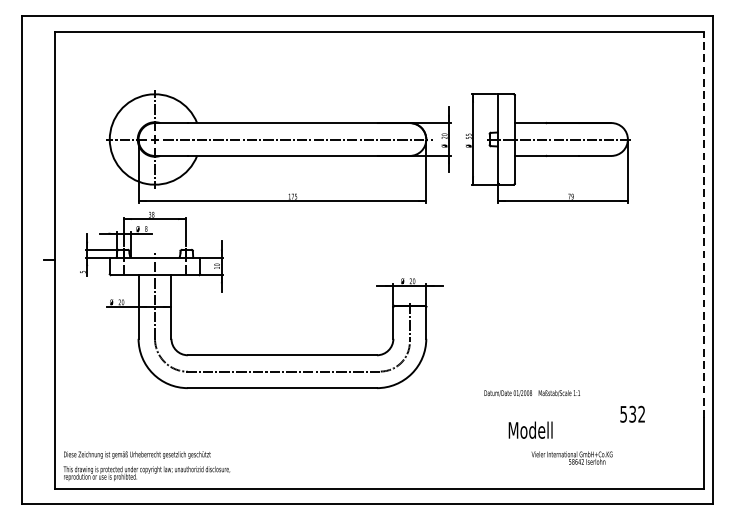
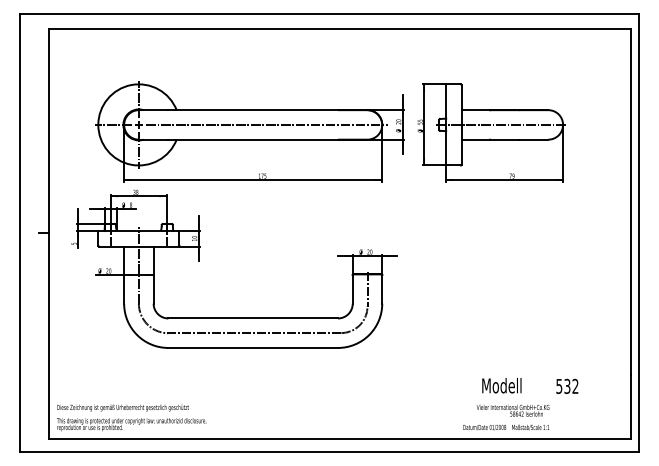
line: (704, 224) -> (631, 201), dashed -> solid
text: (532, 393) -> (506, 427), moved
text: (632, 413) -> (567, 385), moved
text: (530, 430) -> (501, 385), moved

